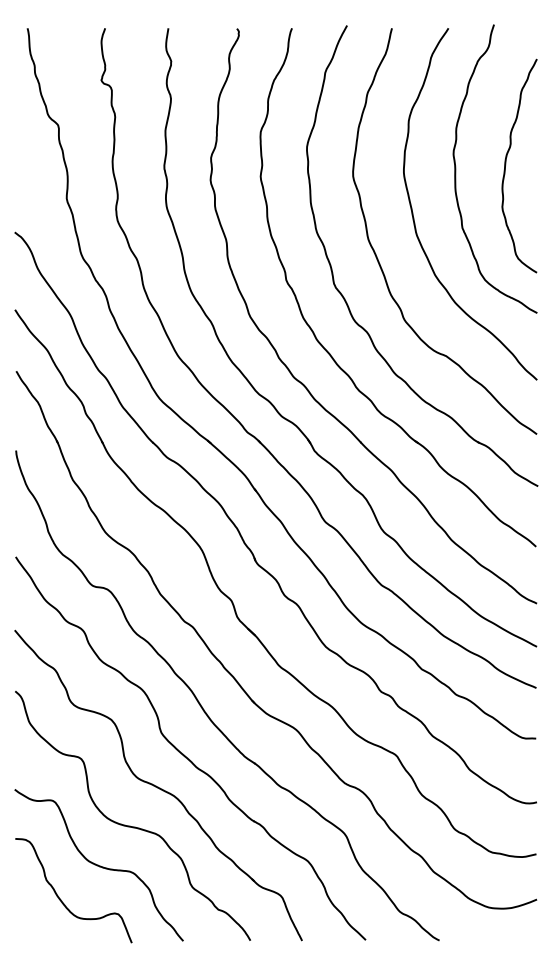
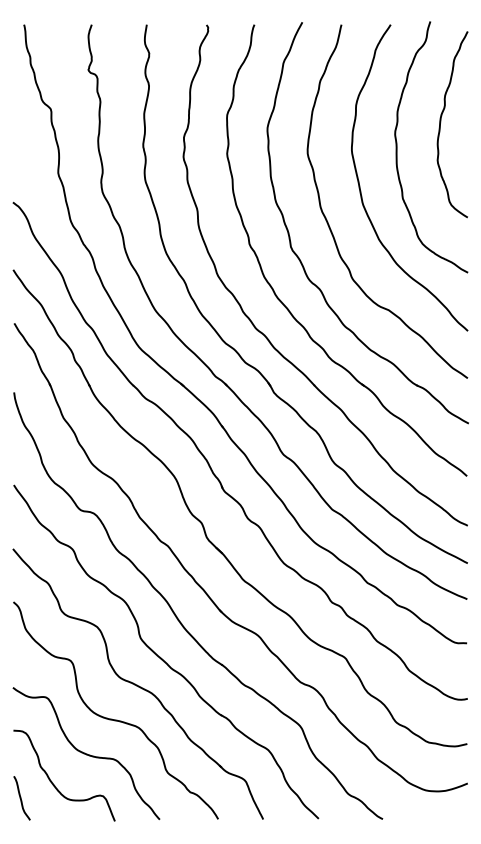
curve: (506, 164) -> (441, 123), moved
curve: (24, 916) -> (21, 798), added

